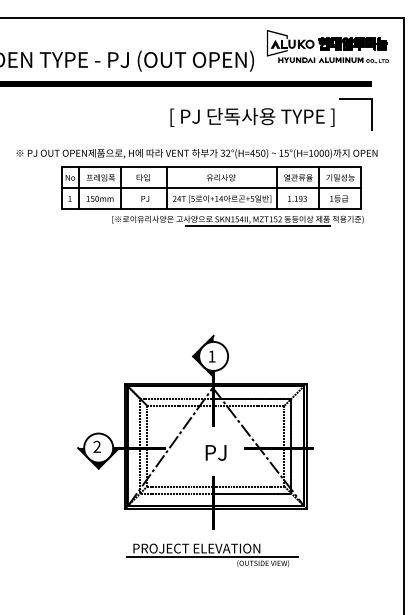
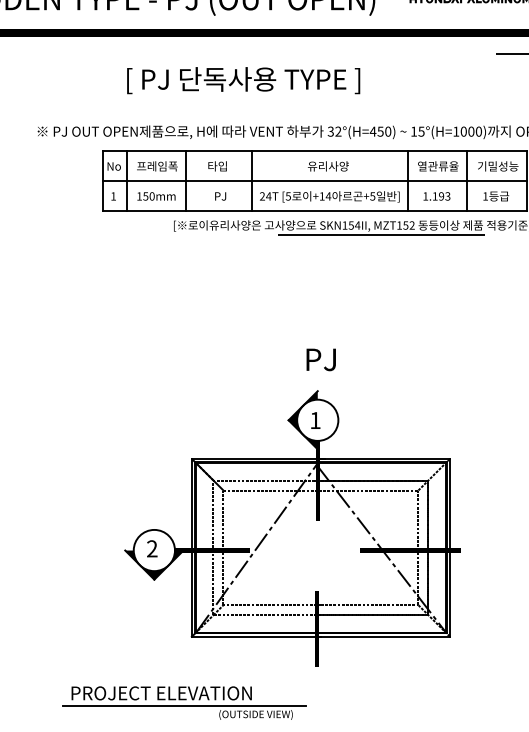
text: (252, 116) -> (243, 79), moved
text: (215, 452) -> (320, 359), moved
part: (212, 555) -> (183, 703), moved

